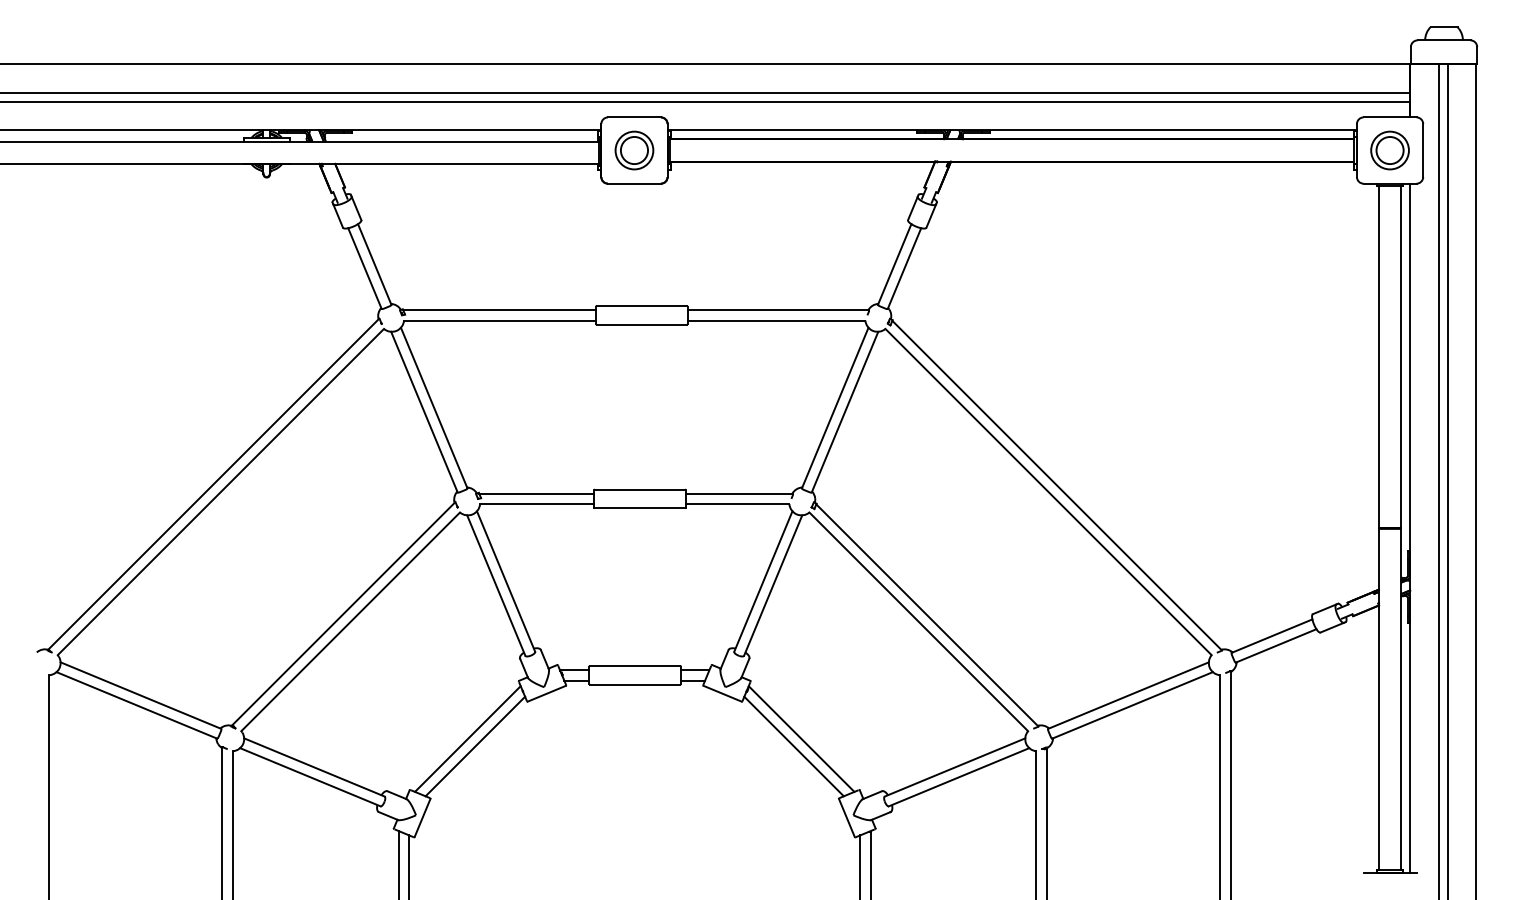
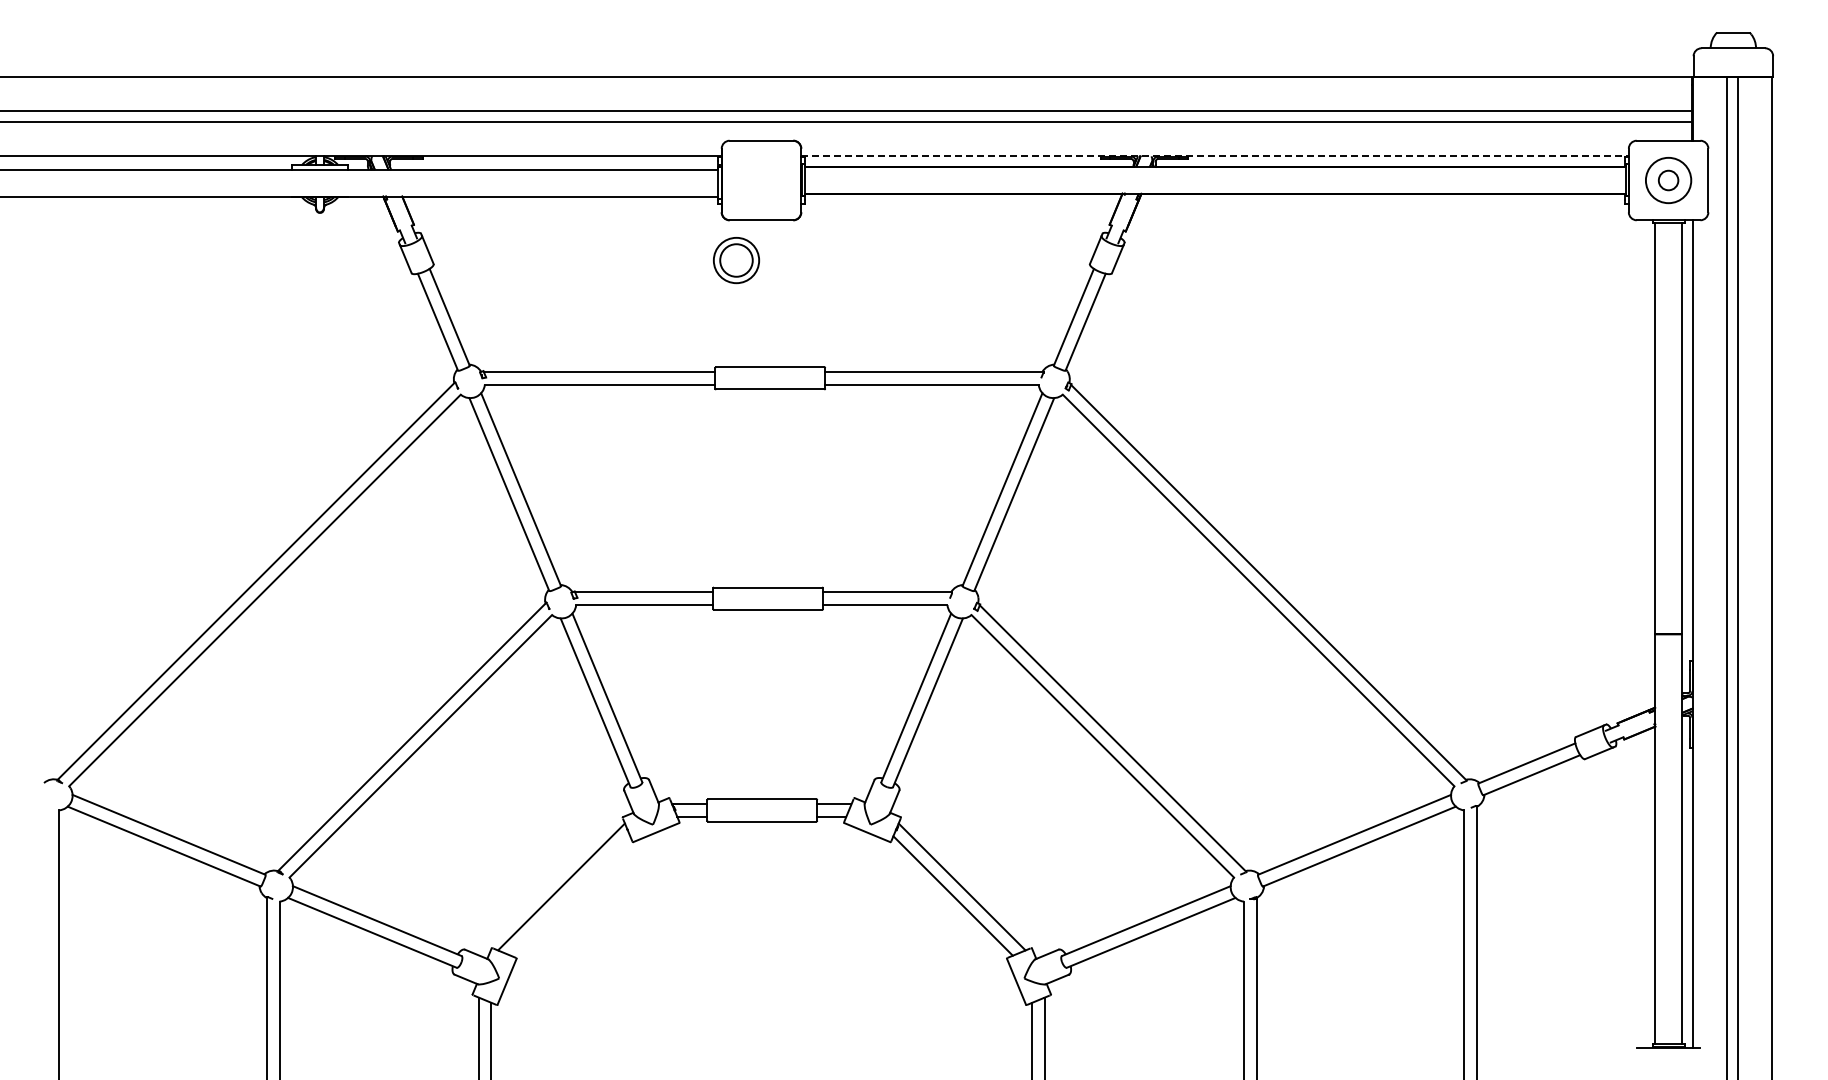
line: (1012, 130) -> (1215, 156), solid -> dashed
part: (634, 150) -> (736, 260), moved
circle: (1389, 150) -> (1668, 180), size x0.6
line: (475, 746) -> (570, 895), removed

